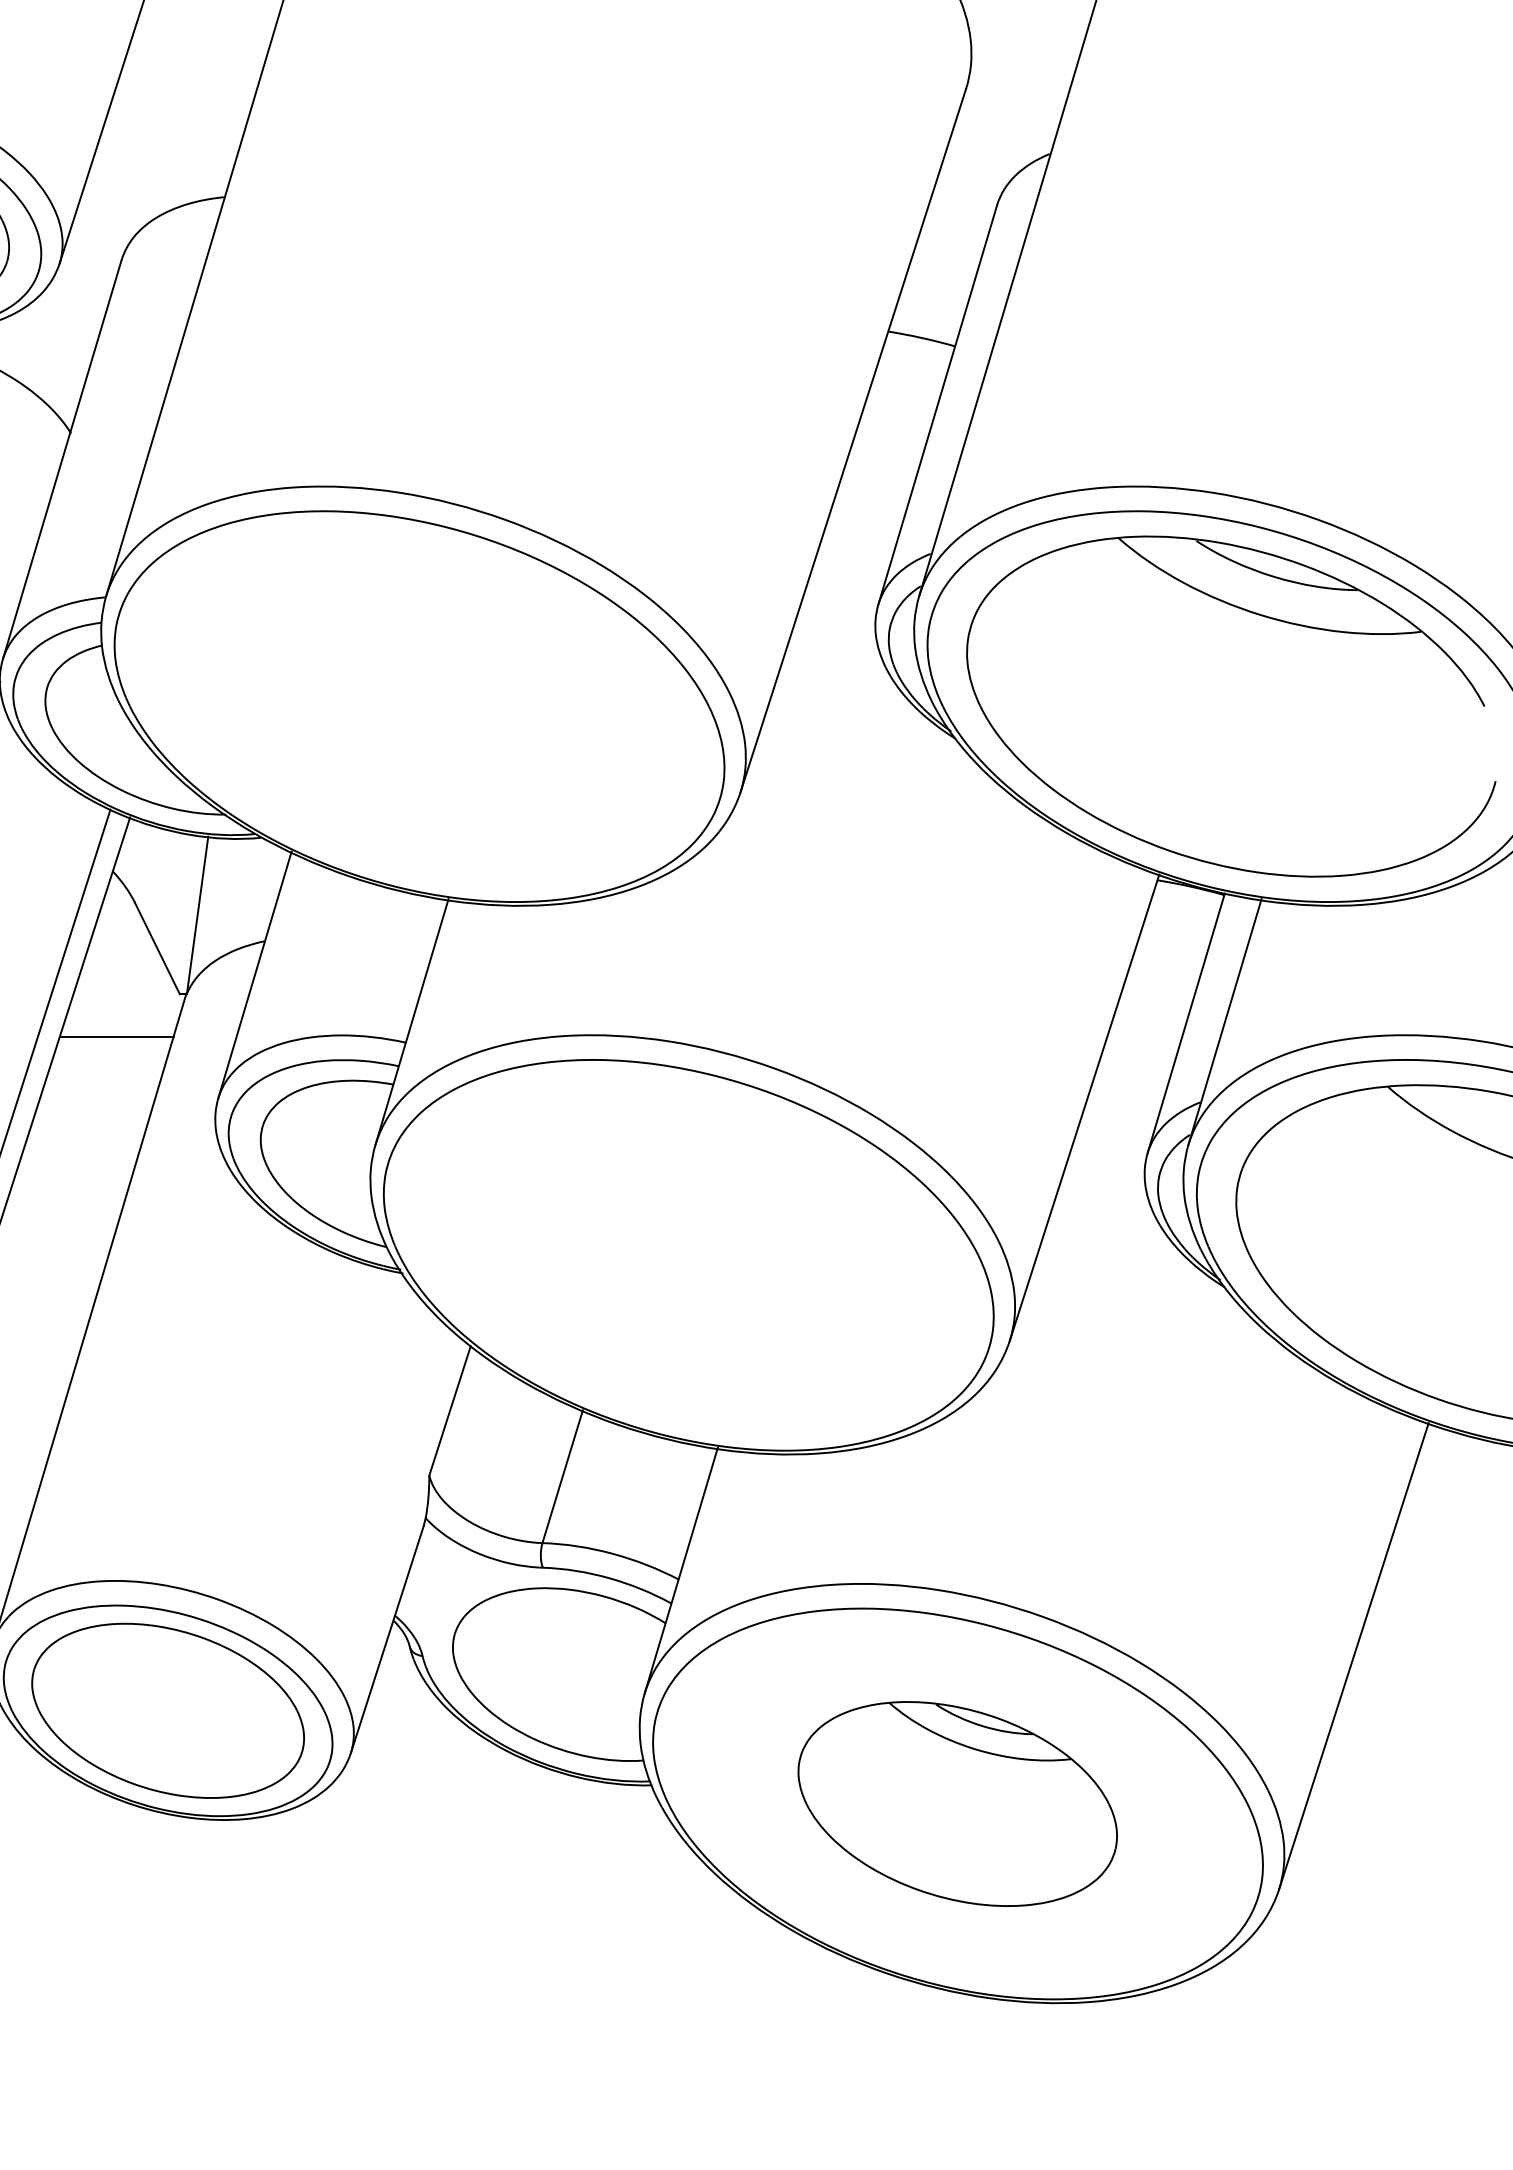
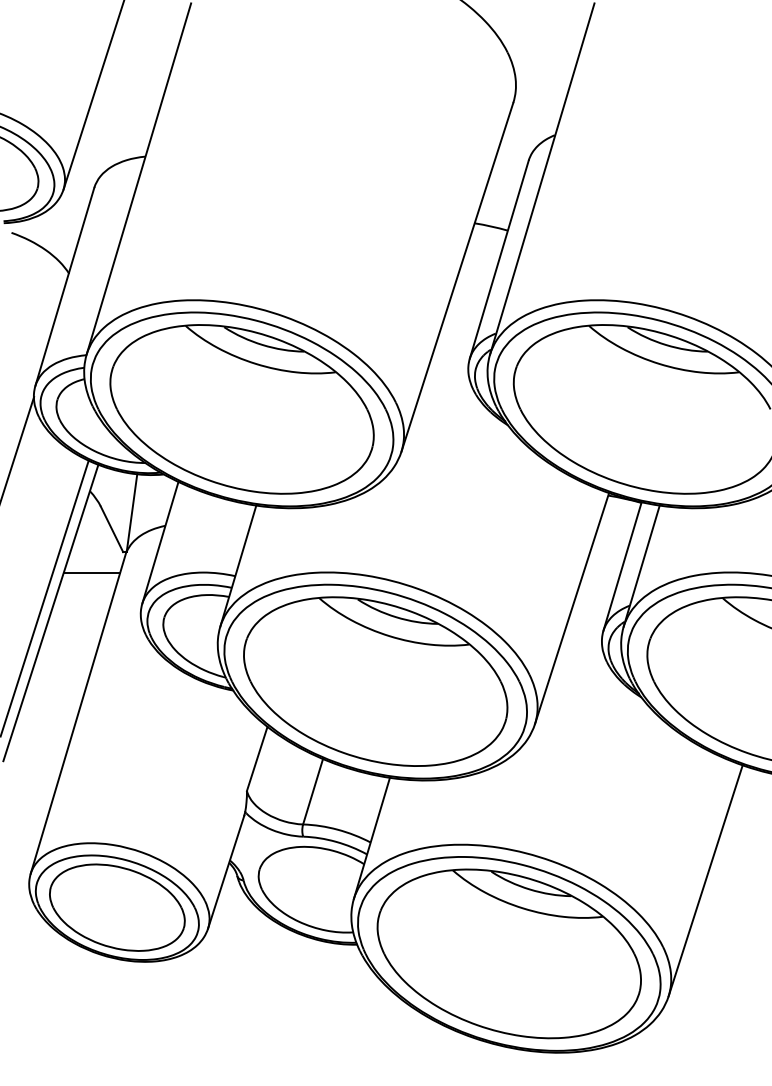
part: (418, 706) -> (241, 409), added
part: (688, 1254) -> (375, 681), added
part: (956, 1803) -> (508, 953), size x1.67

